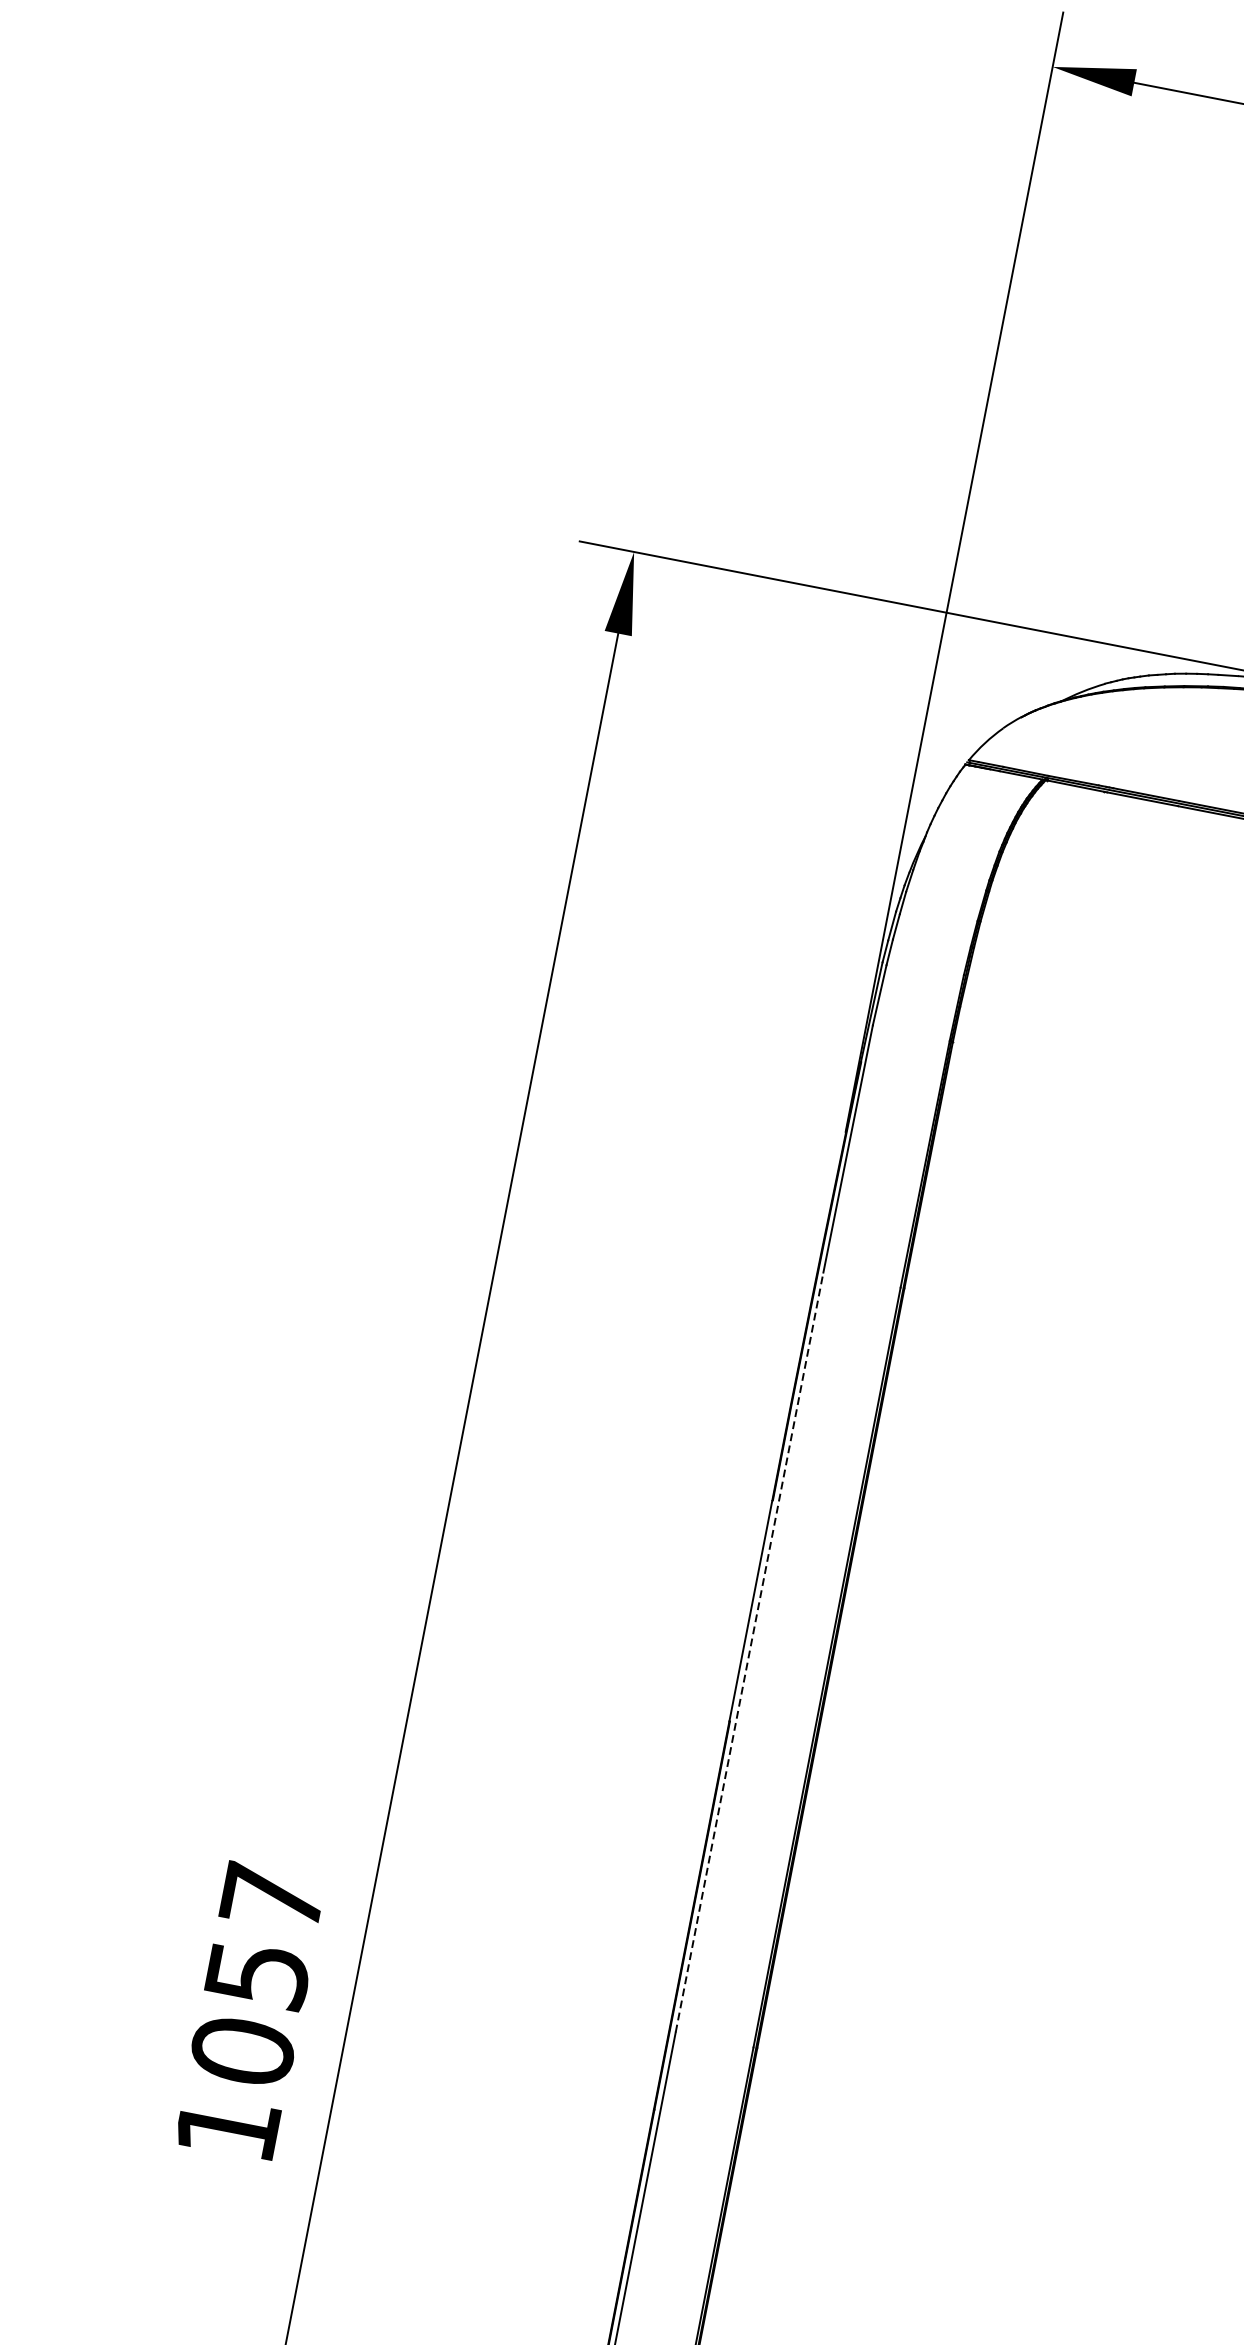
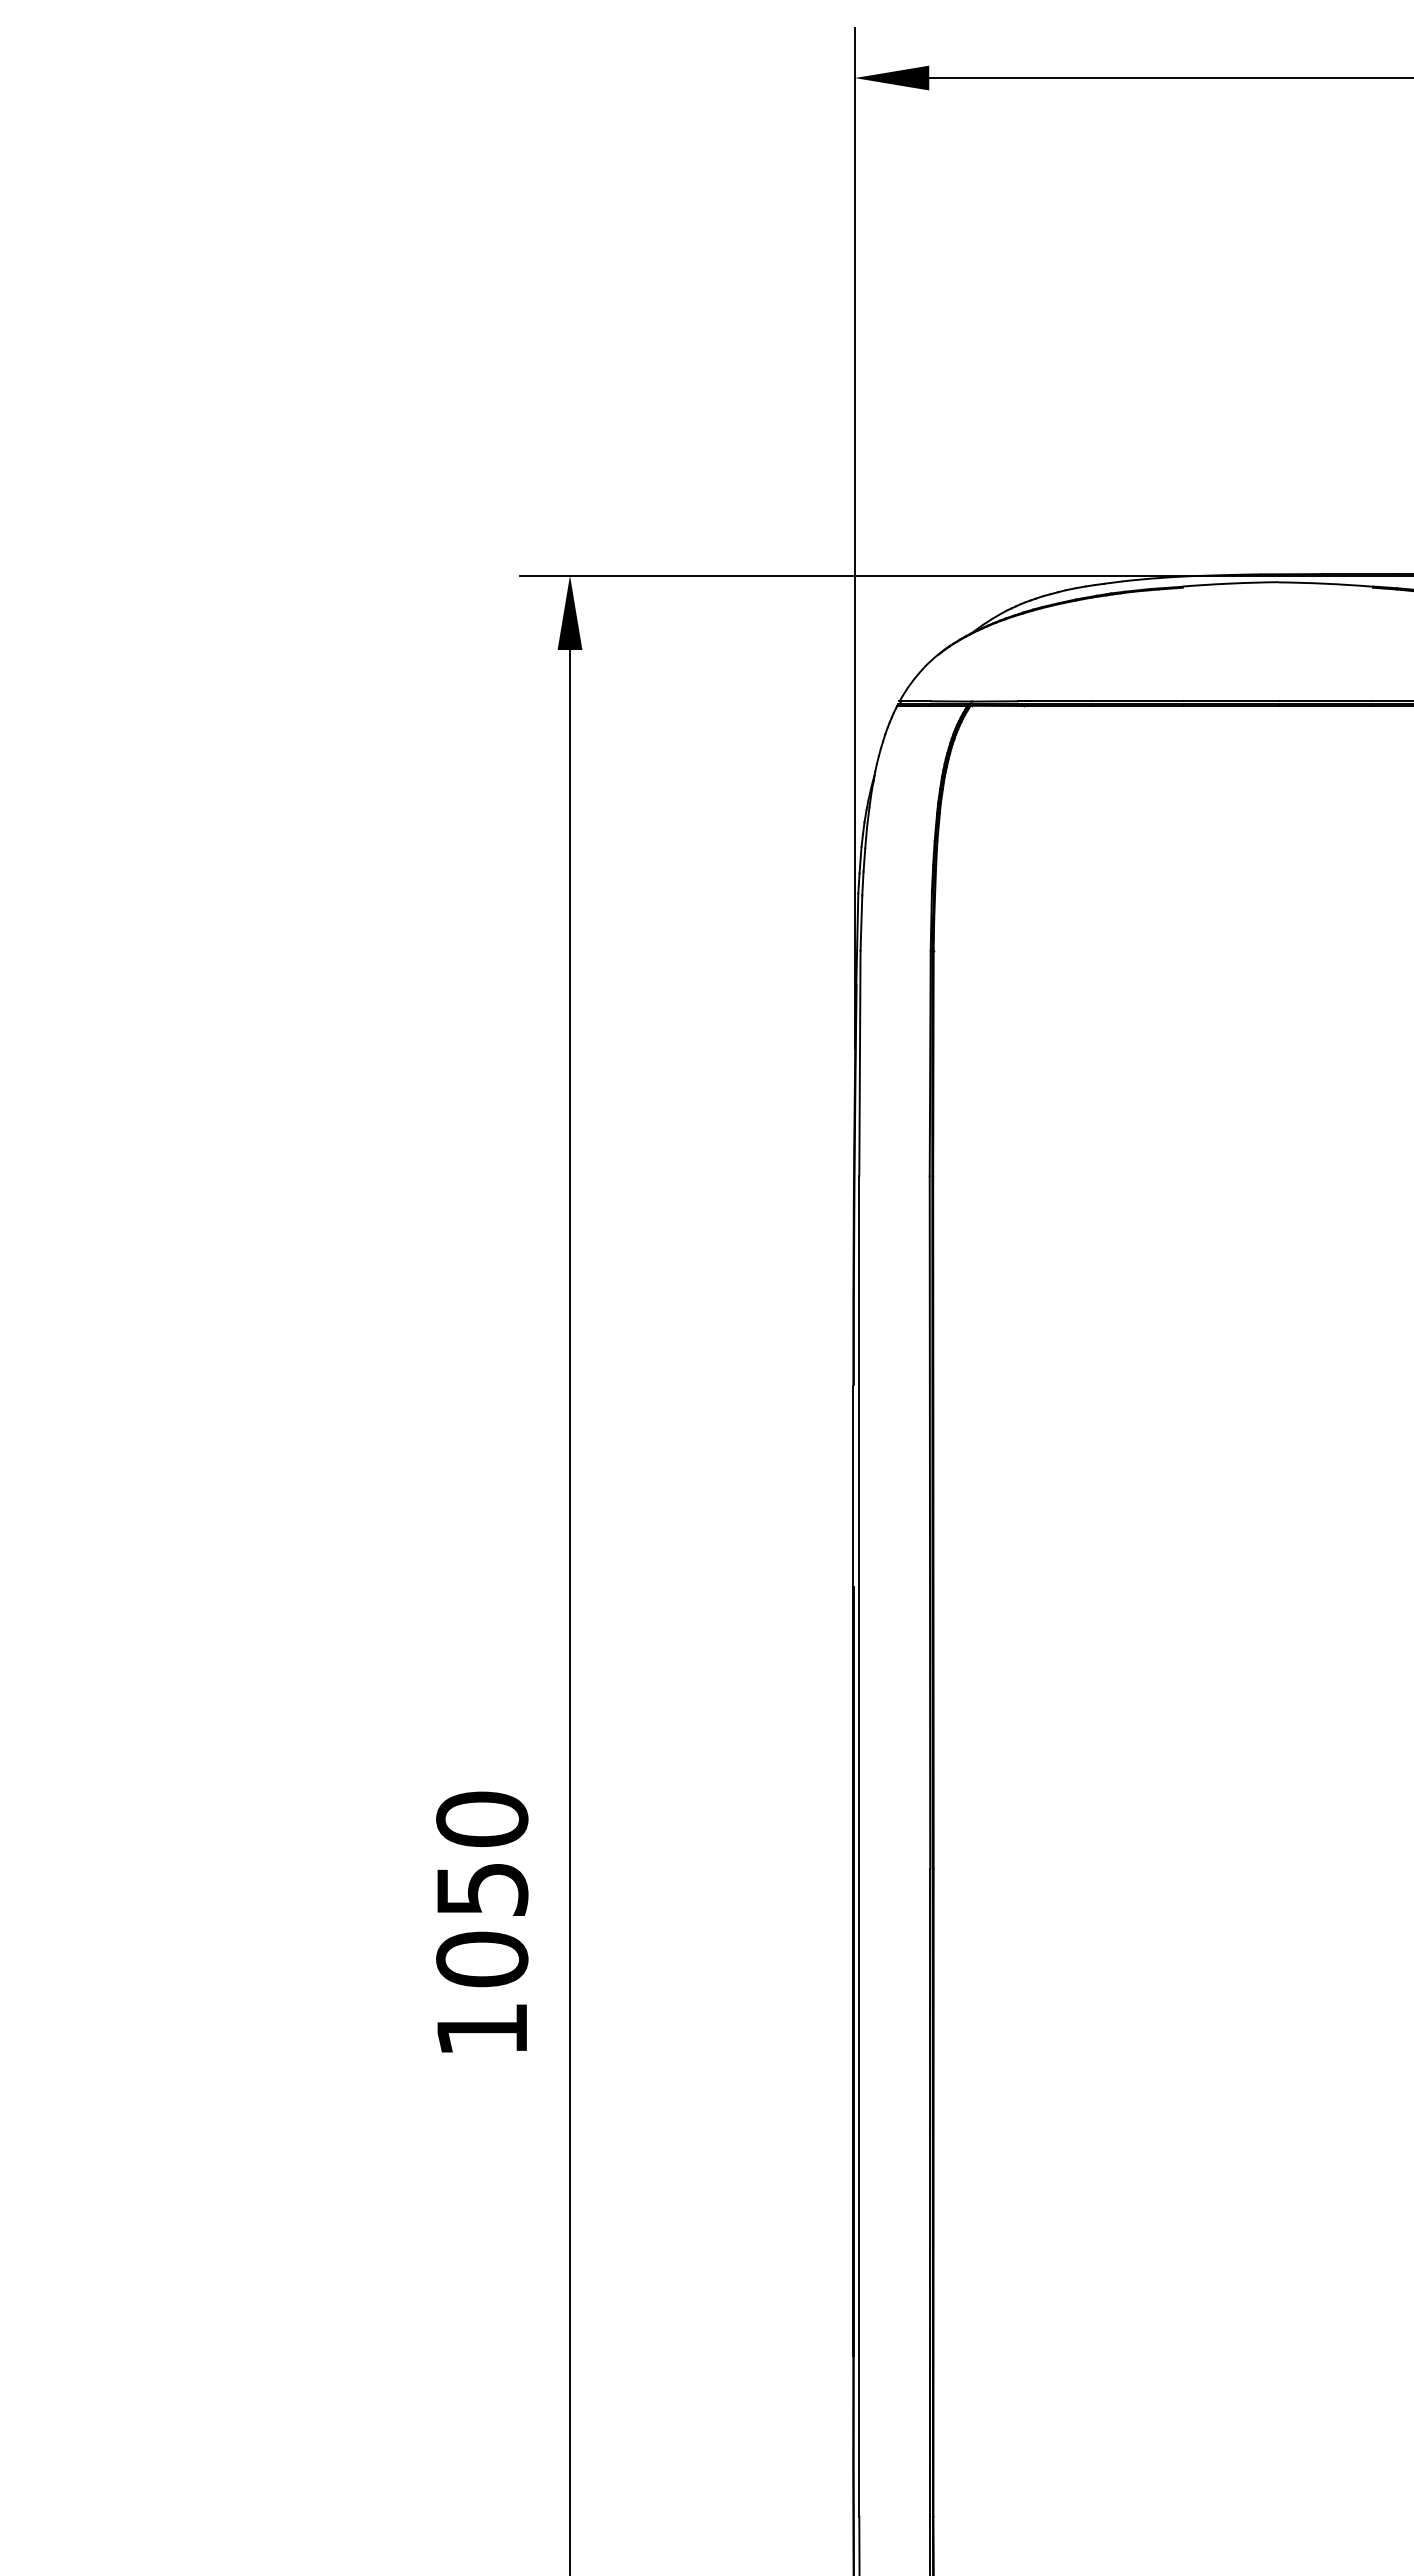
line: (749, 1652) -> (859, 1522), dashed -> solid
text: (272, 1897) -> (482, 1819), 1057 -> 1050

